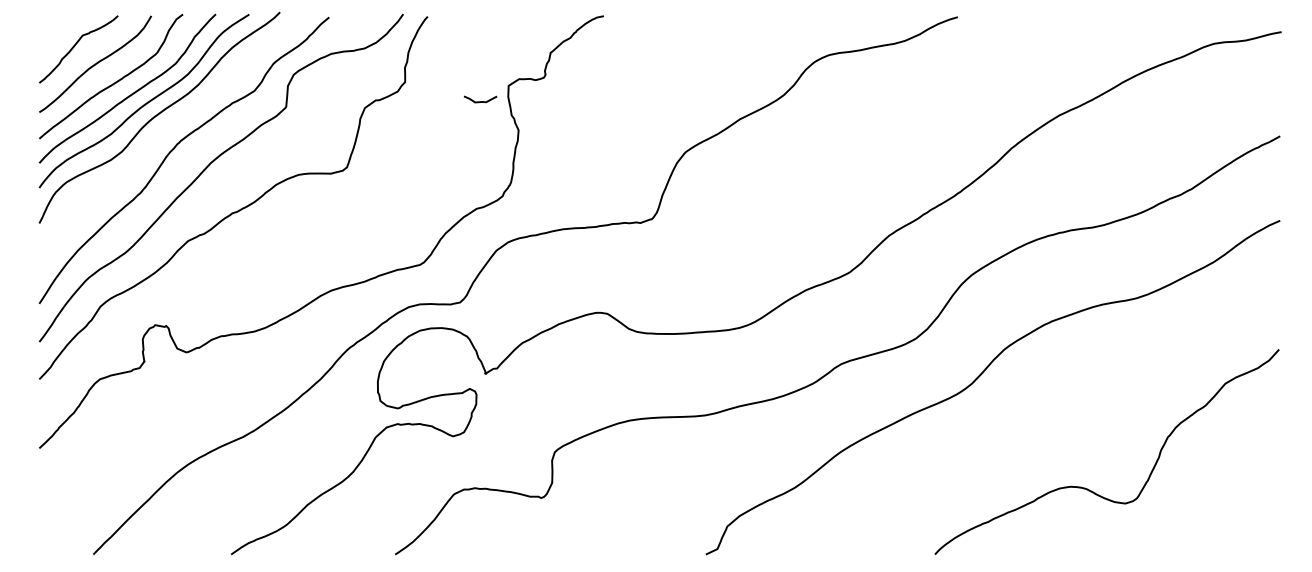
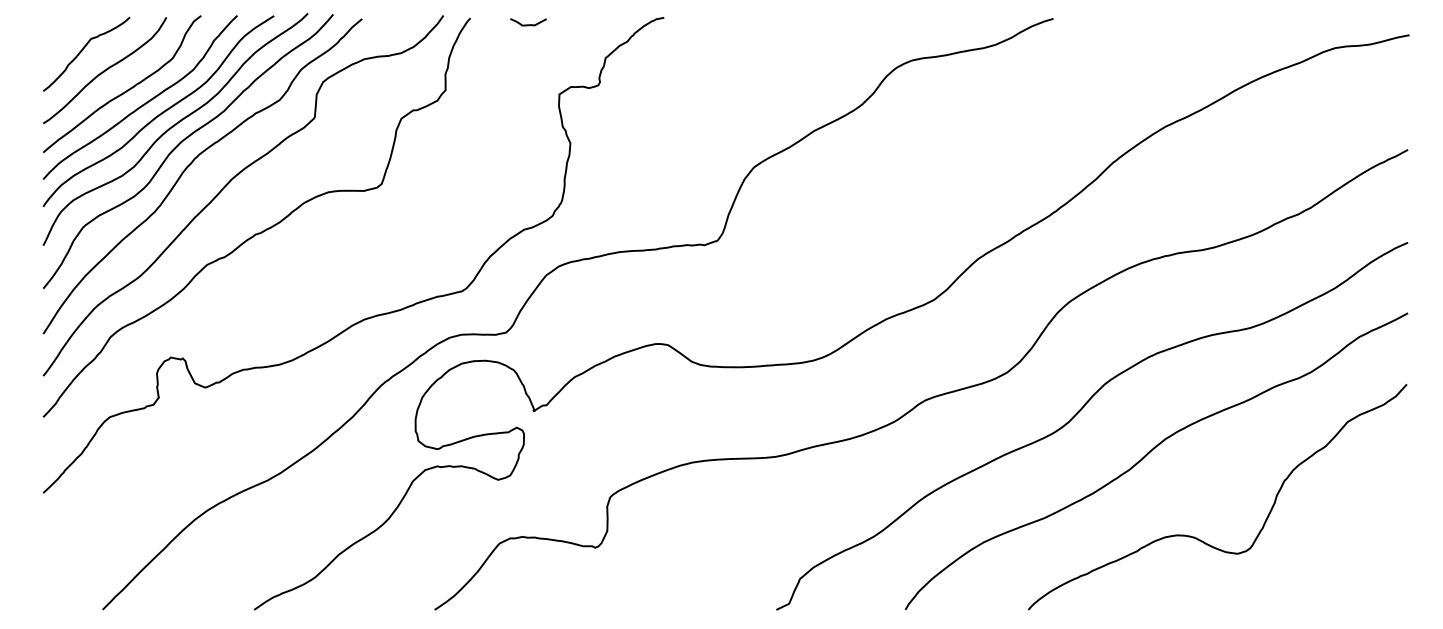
curve: (480, 101) -> (528, 24), moved
curve: (164, 131) -> (180, 144), added
curve: (1045, 412) -> (1149, 453), added

